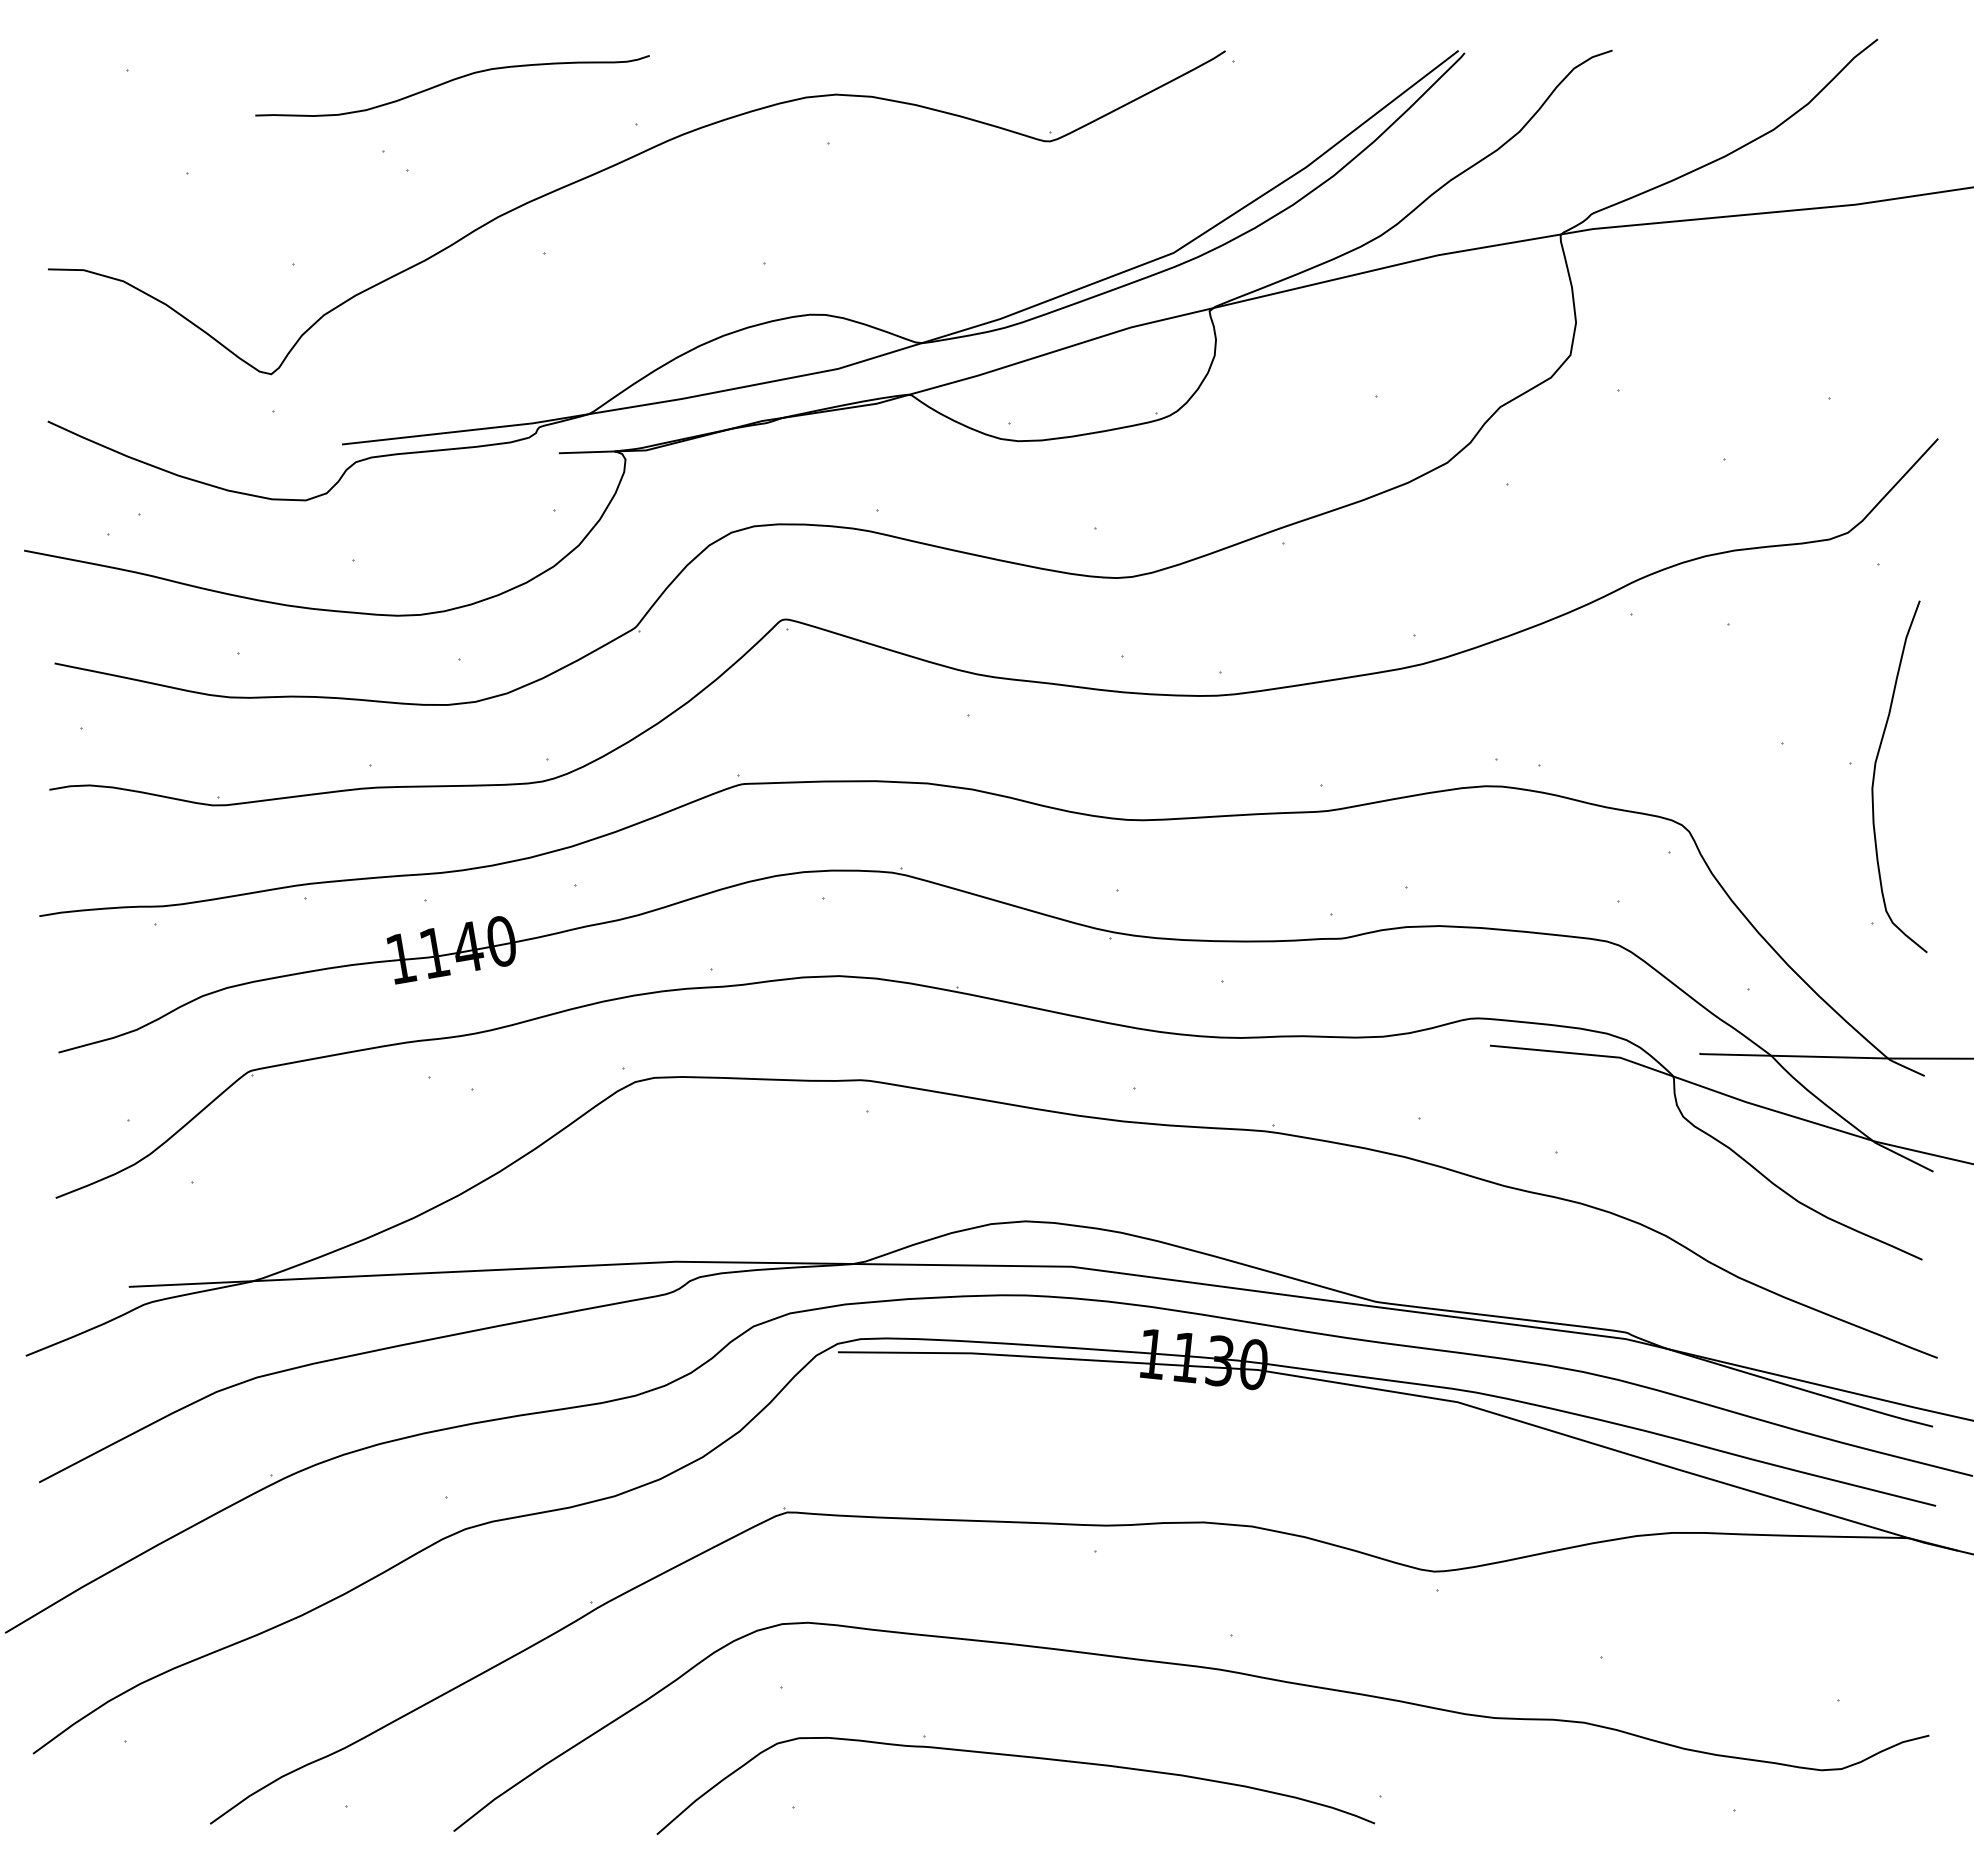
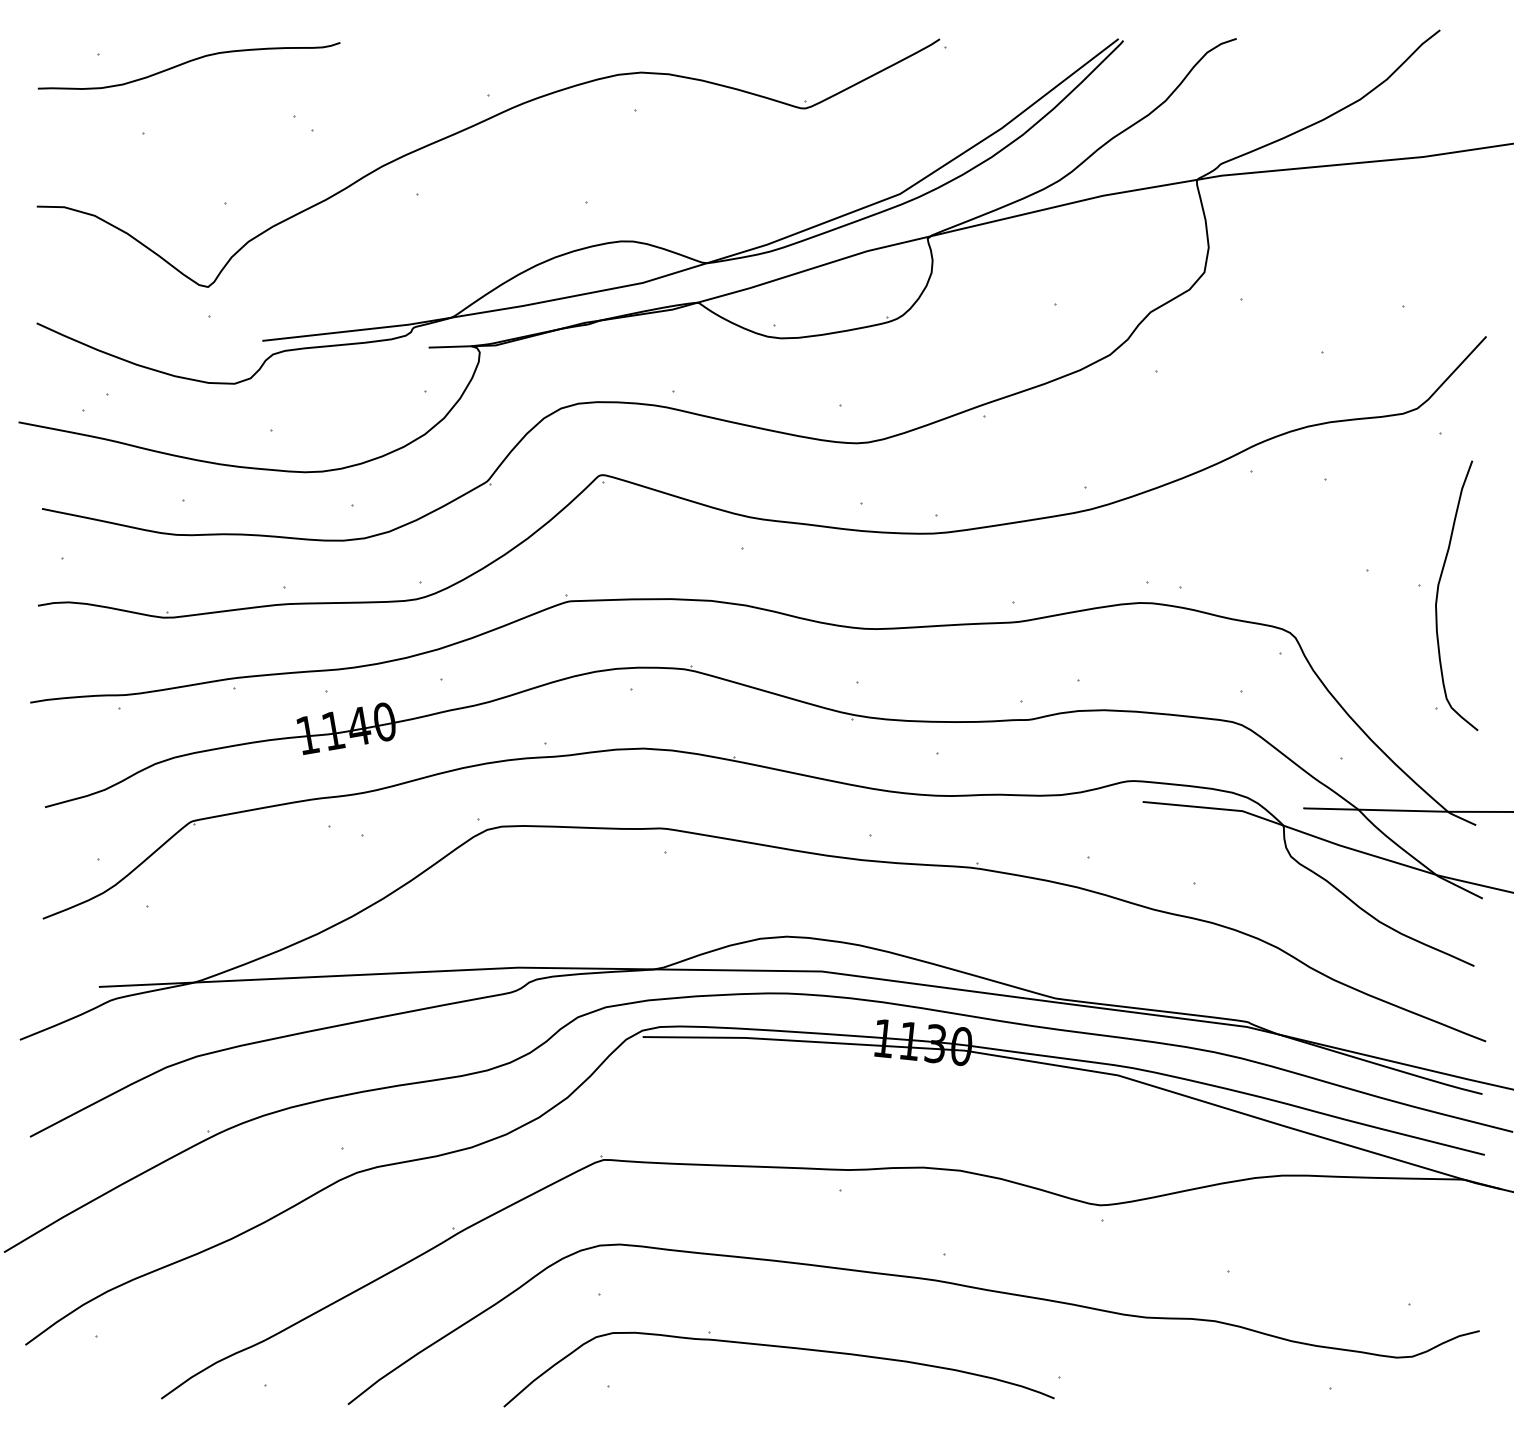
curve: (452, 81) -> (189, 62), moved

